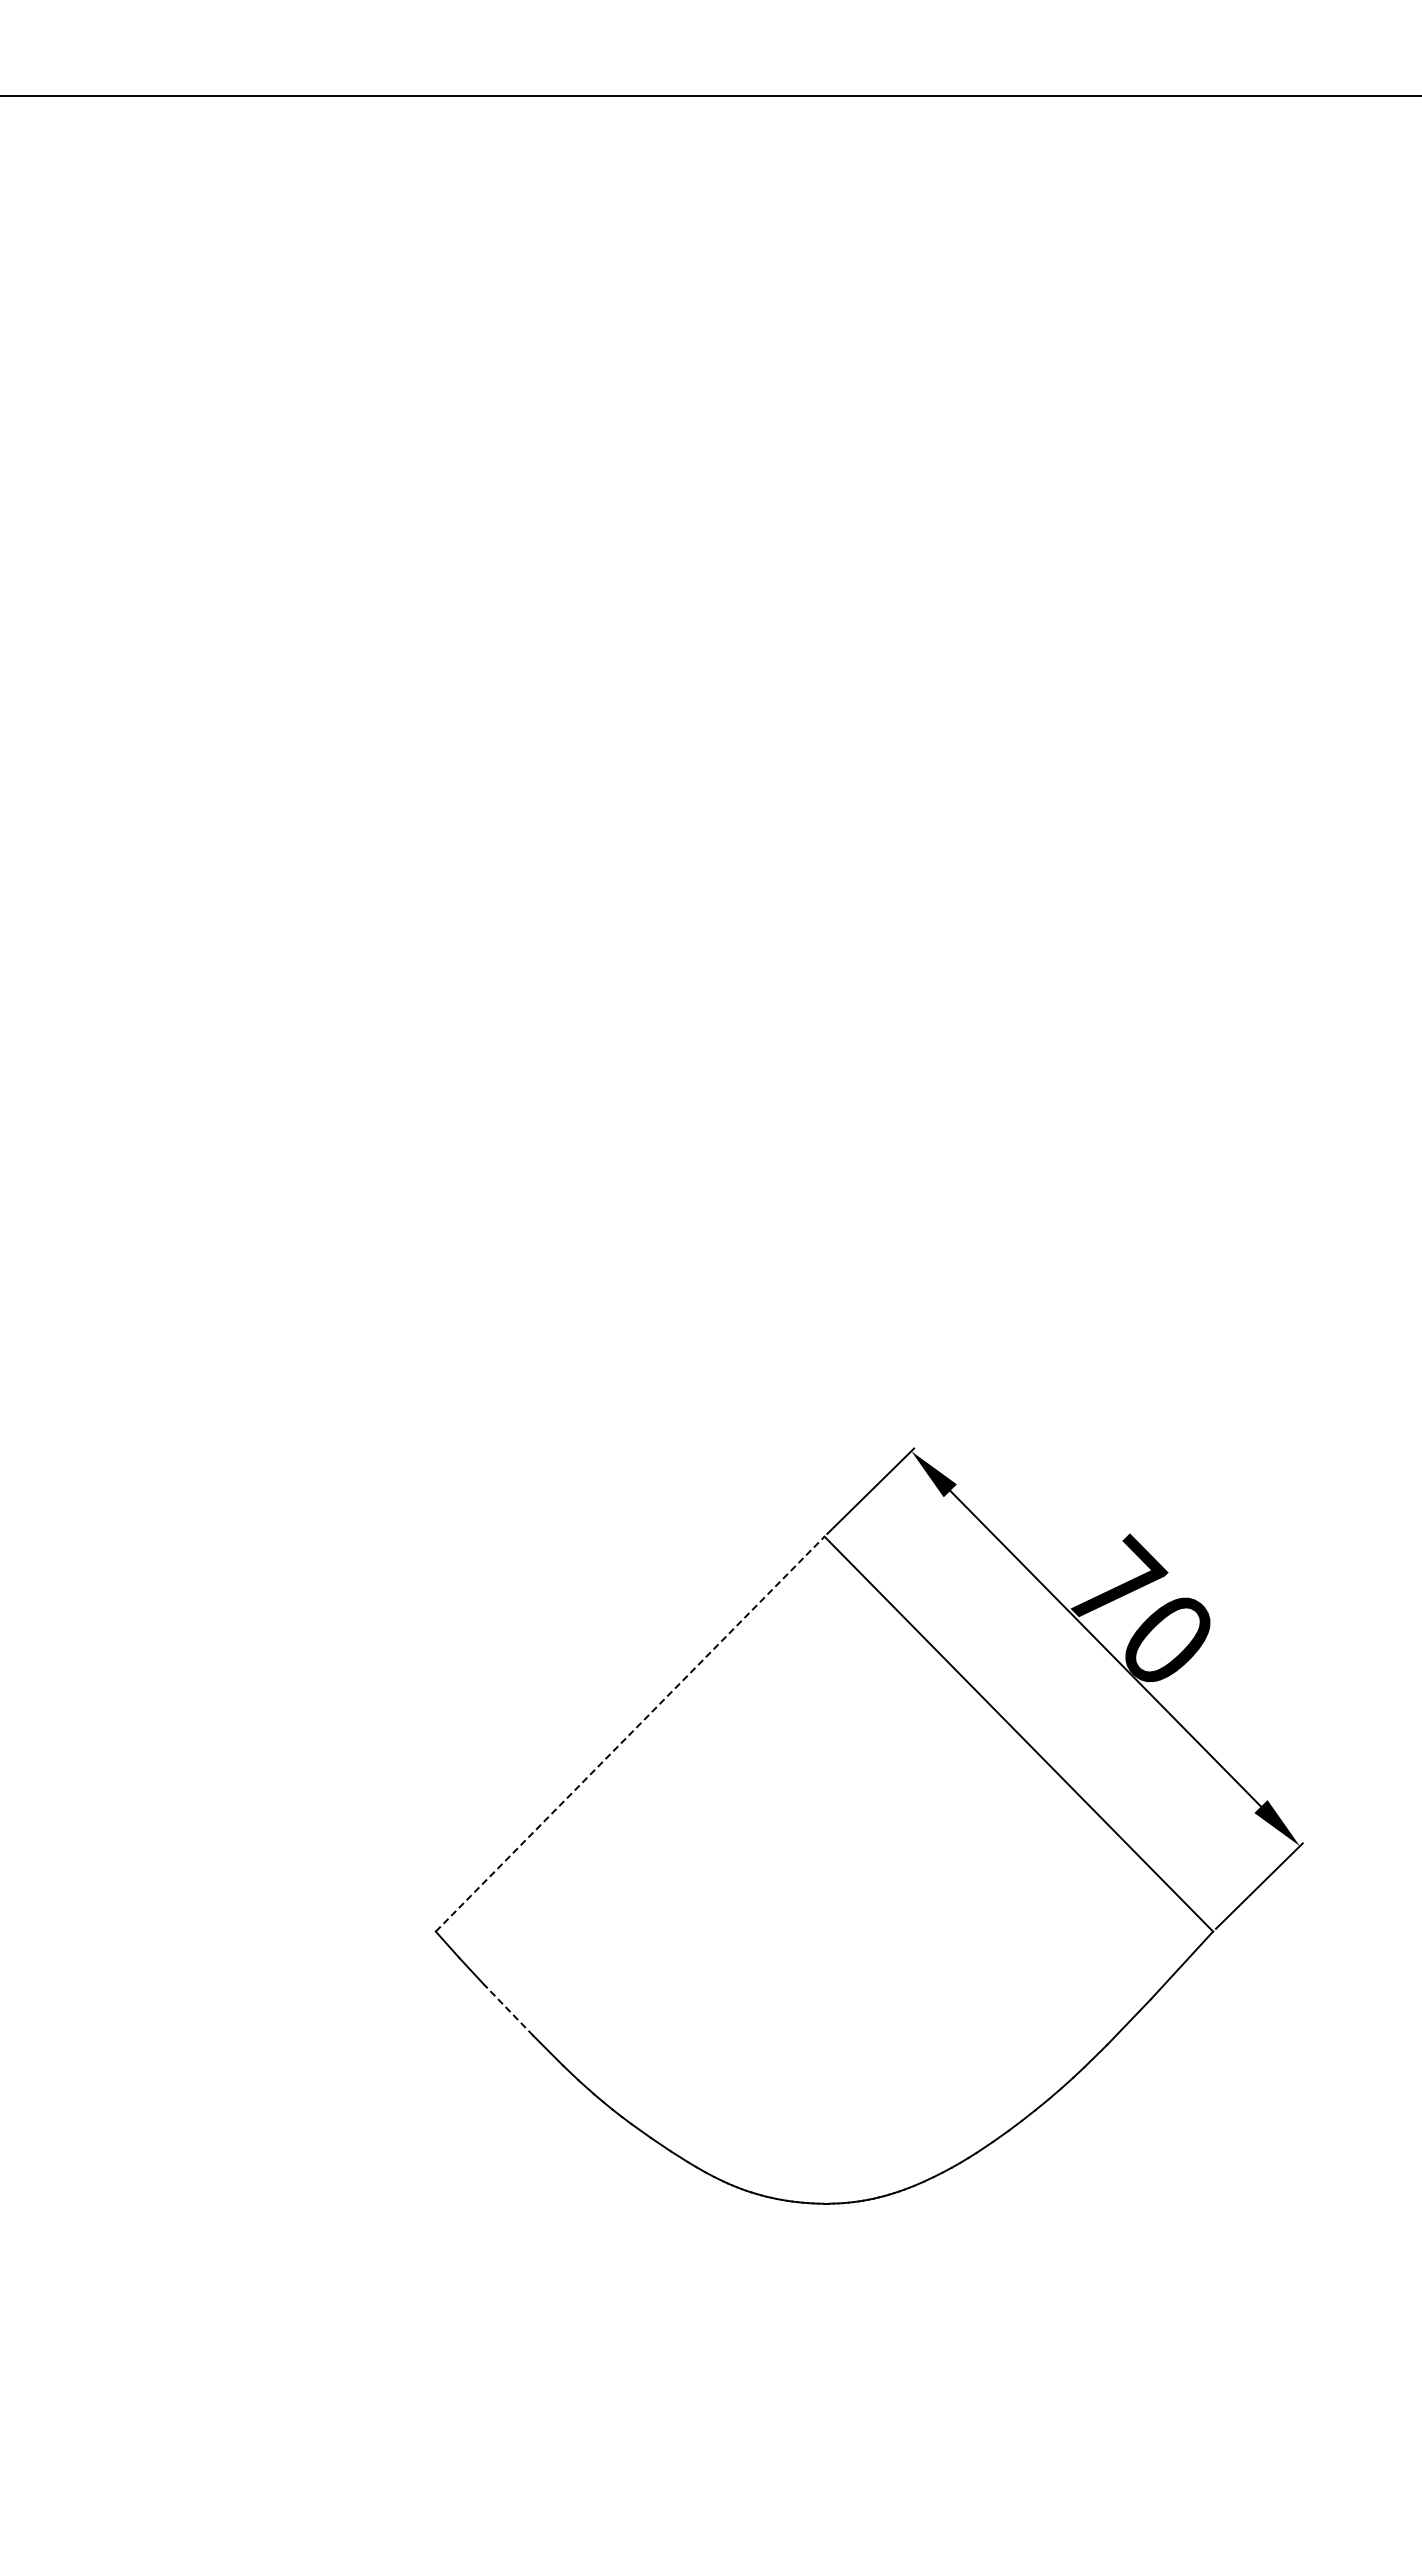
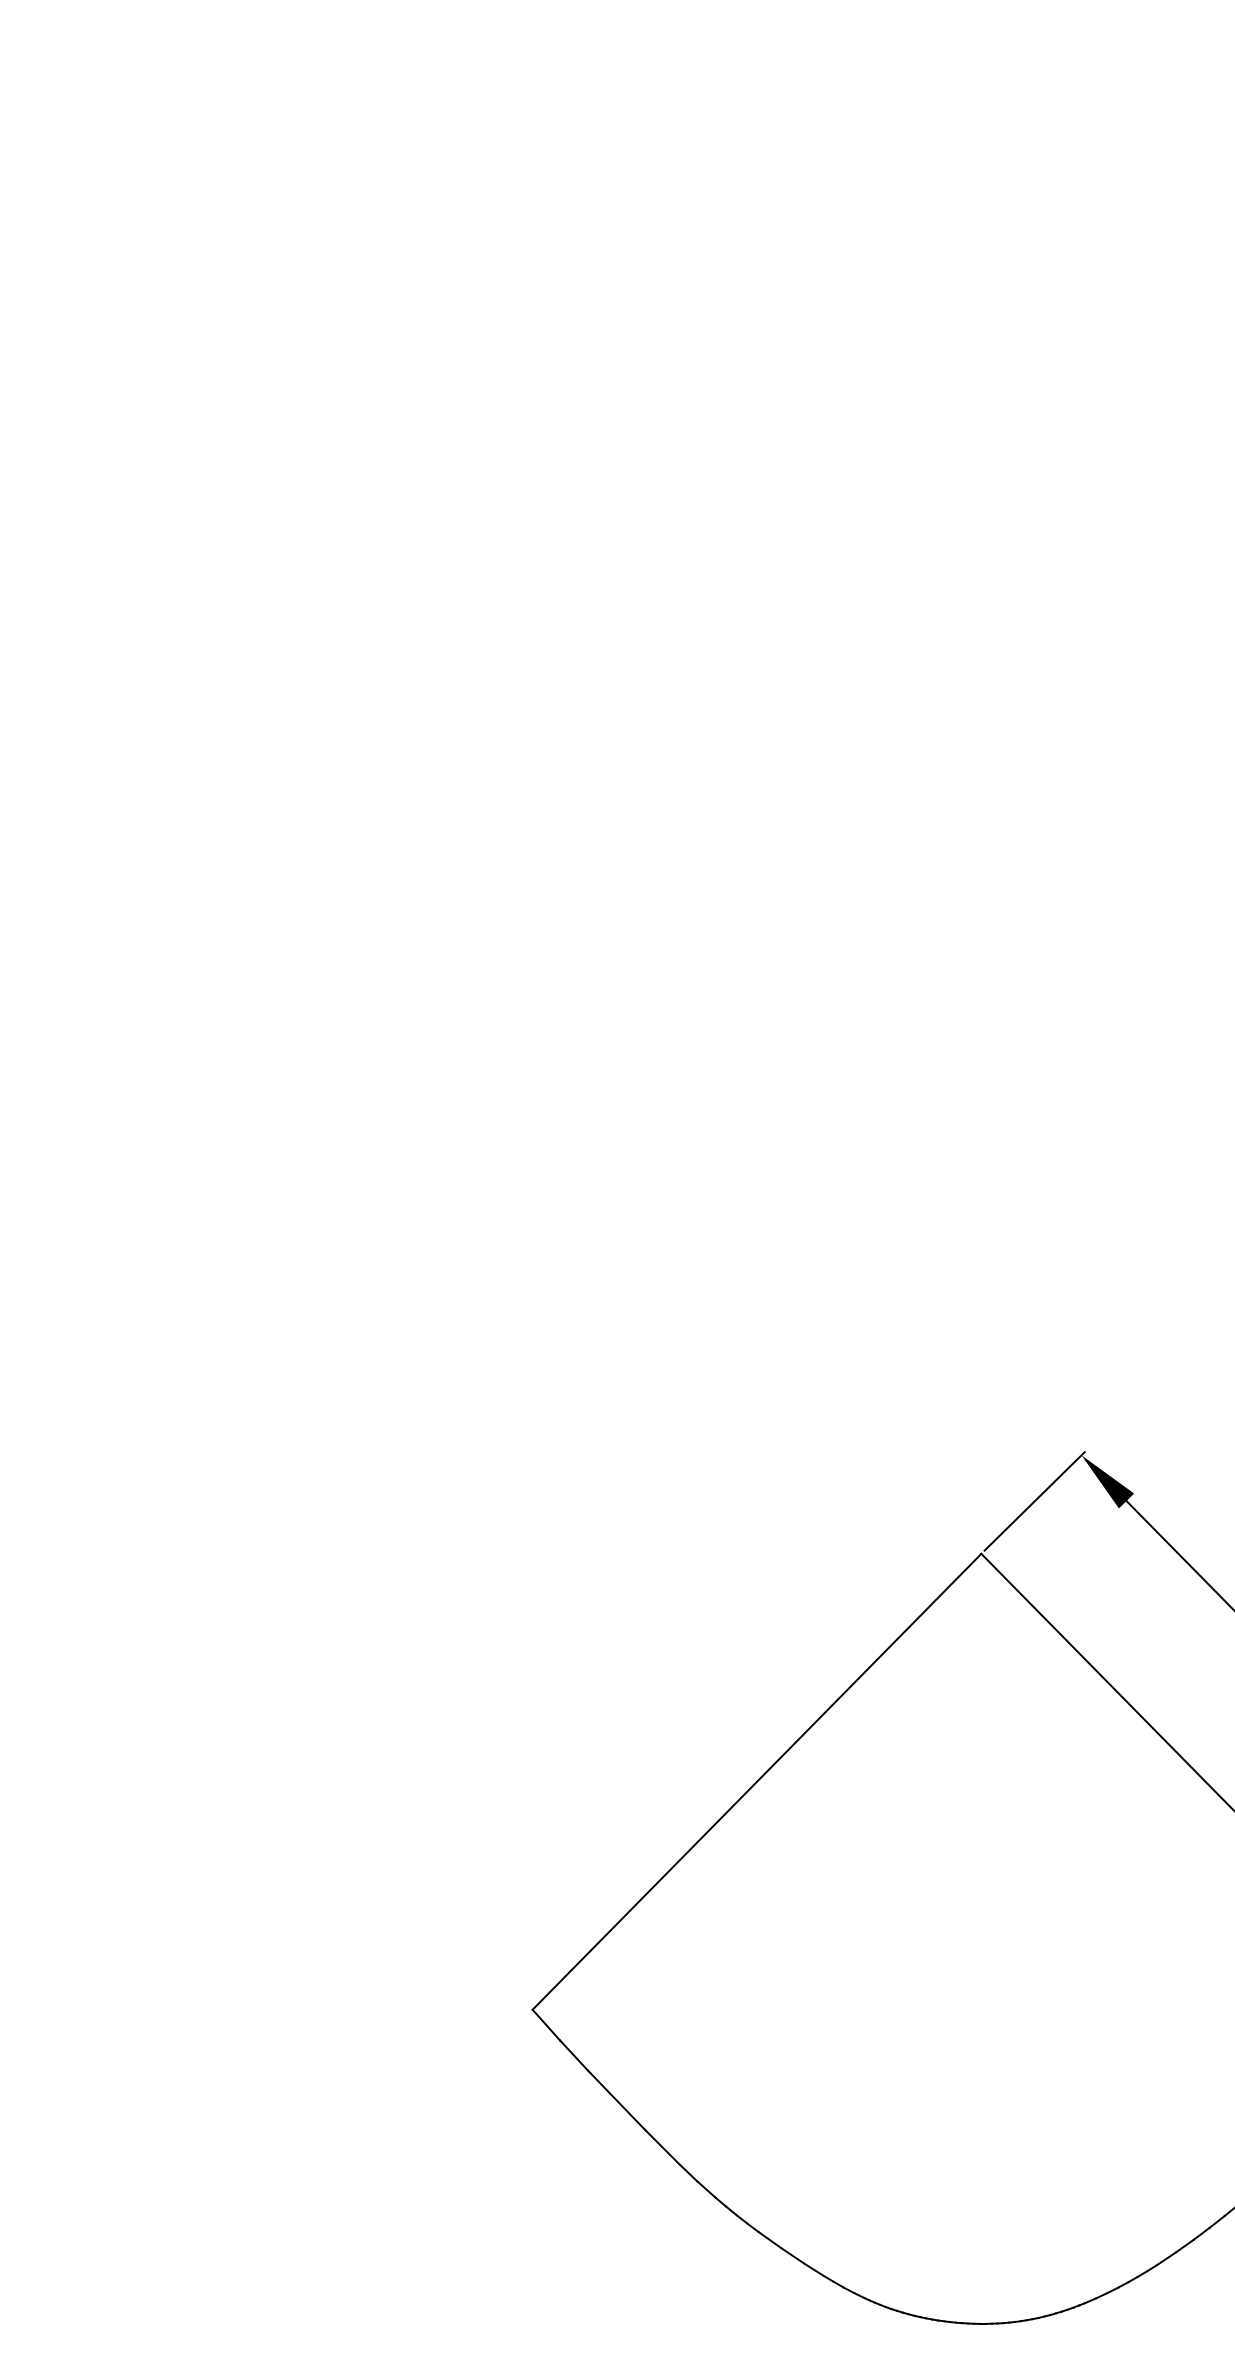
line: (630, 1733) -> (757, 1781), dashed -> solid
line: (508, 2010) -> (616, 2100), dashed -> solid

